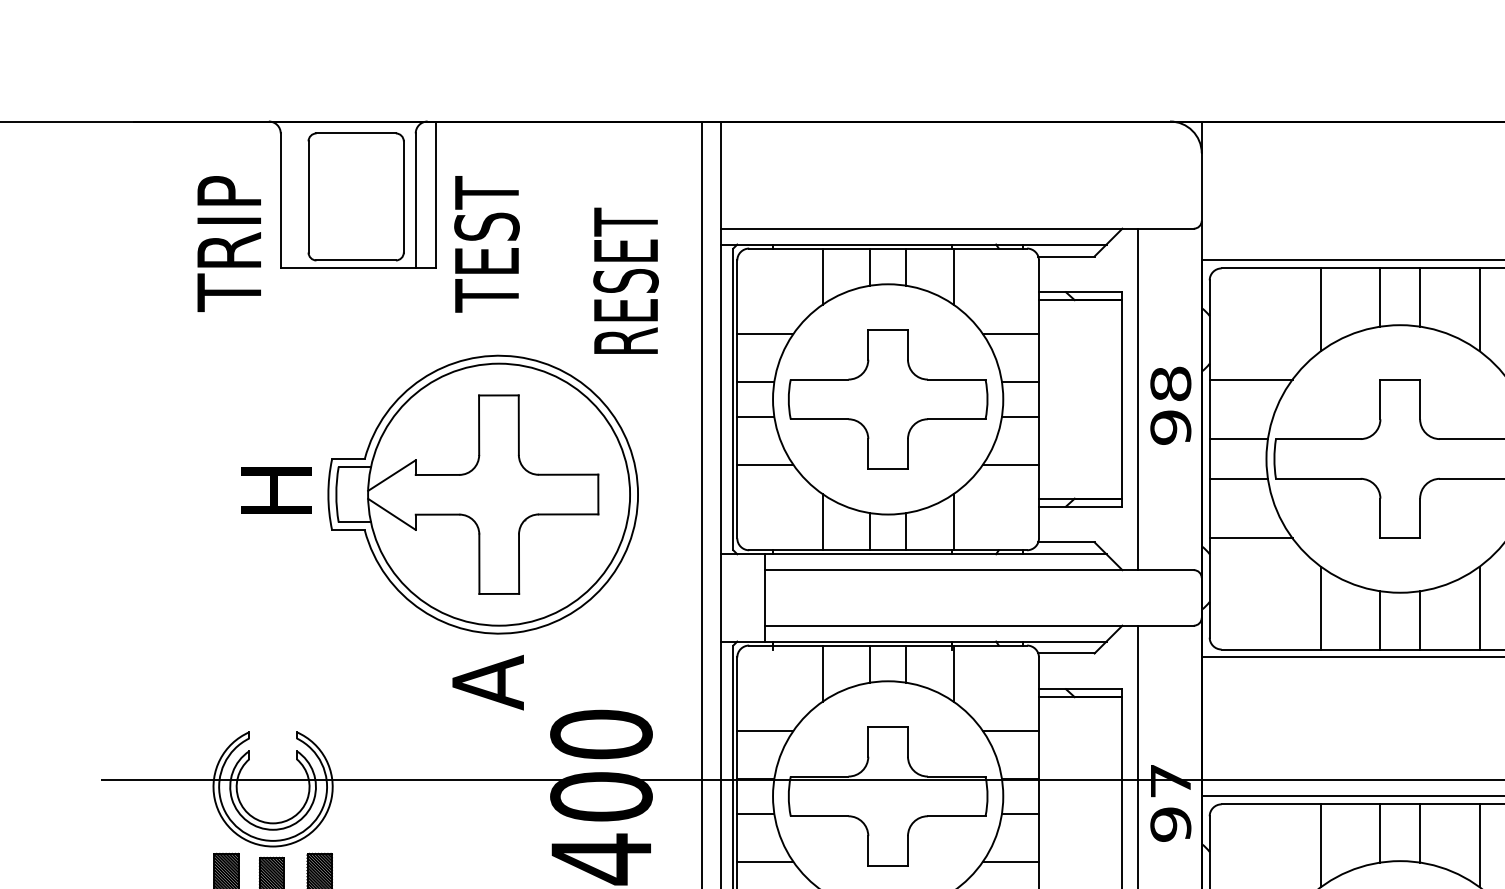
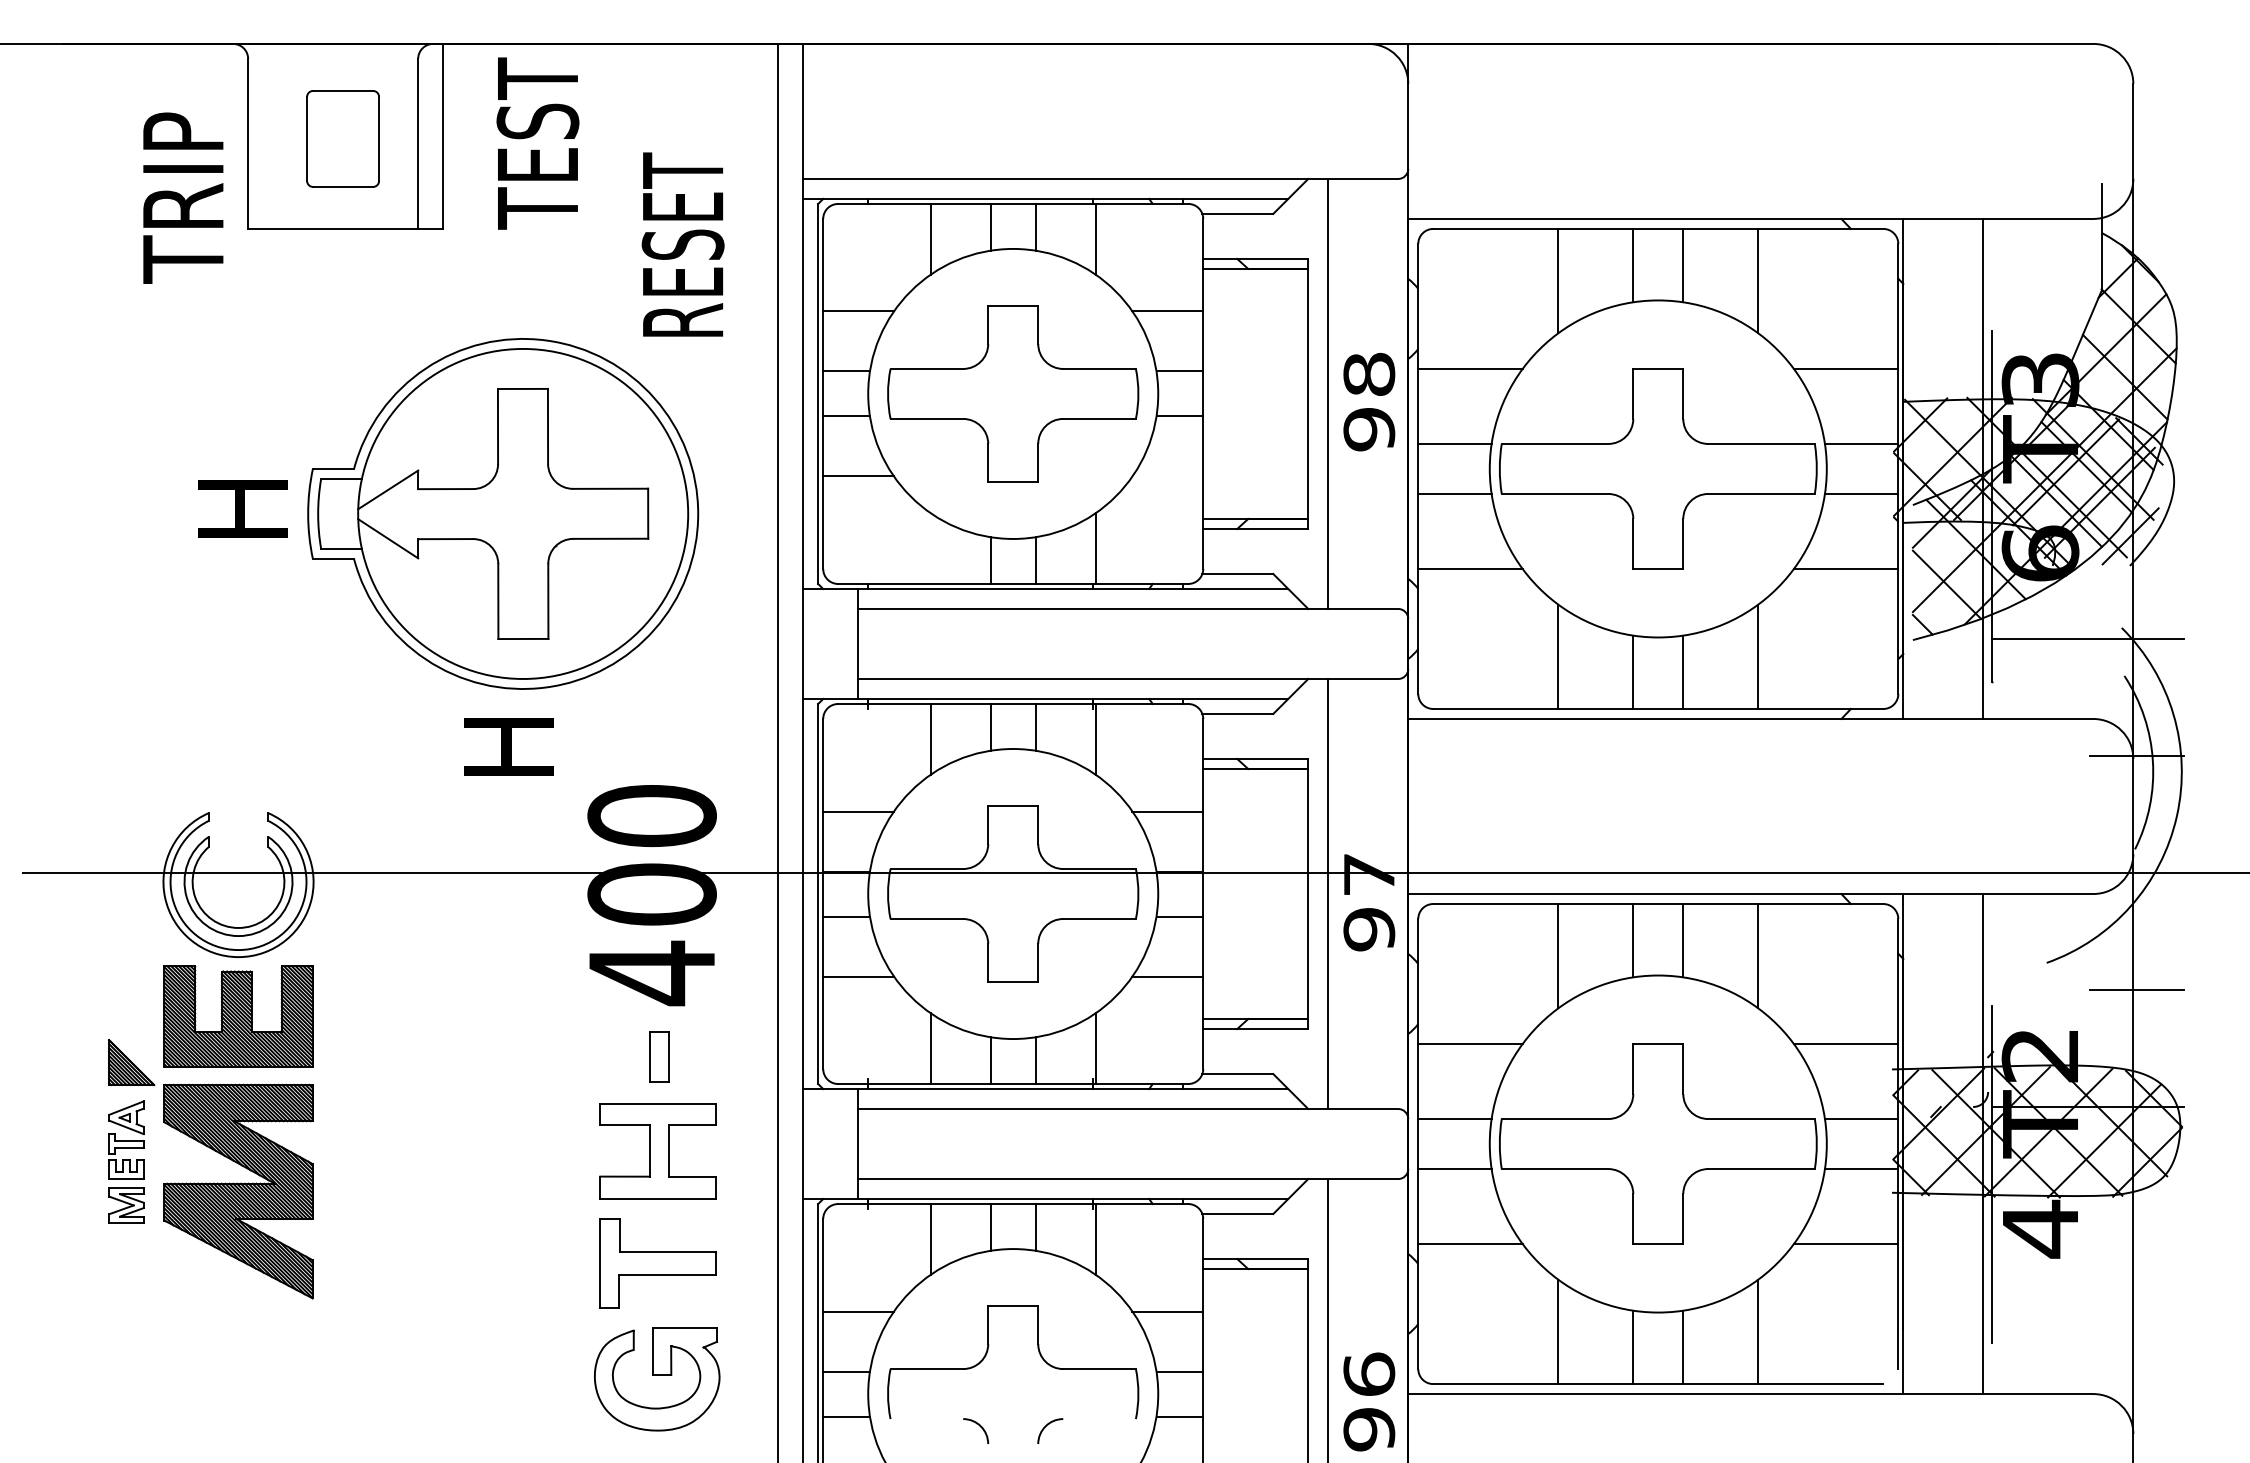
part: (355, 196) -> (342, 138), size x0.6
text: (486, 244) -> (537, 143), moved
line: (1010, 464) -> (1167, 476), removed
line: (822, 522) -> (930, 548), removed
text: (488, 682) -> (509, 750), A -> H

